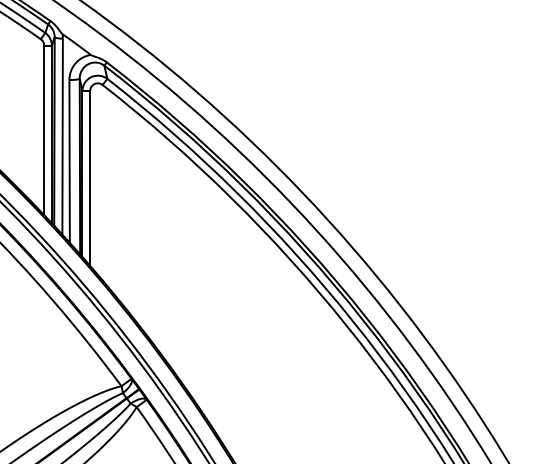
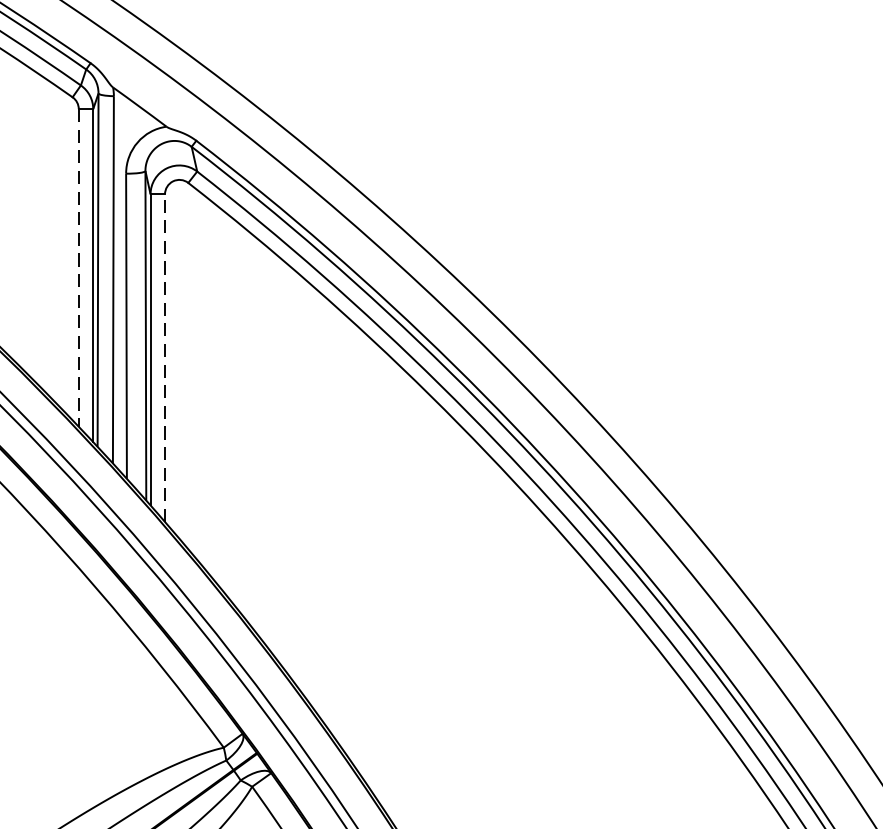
line: (44, 130) -> (79, 268), solid -> dashed
line: (90, 177) -> (165, 356), solid -> dashed

